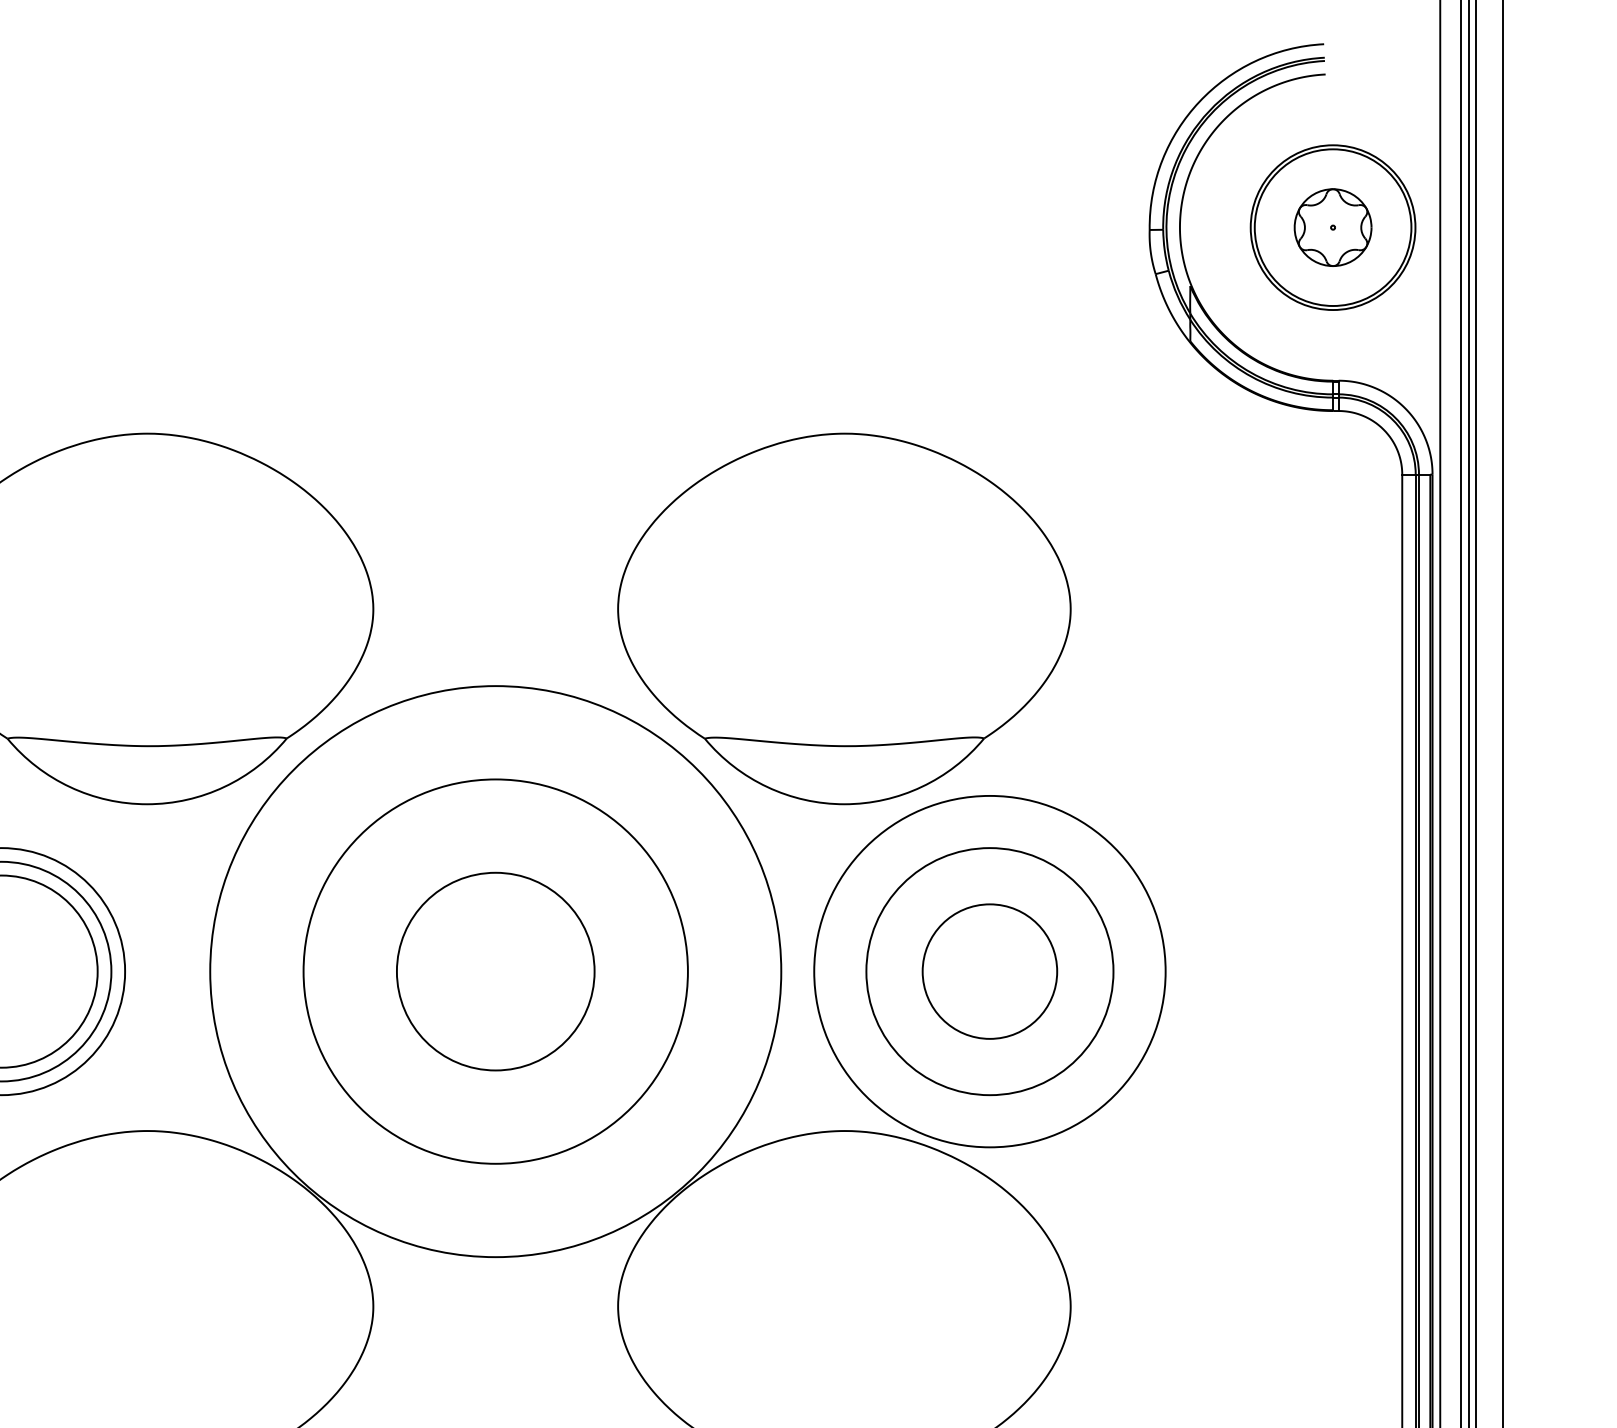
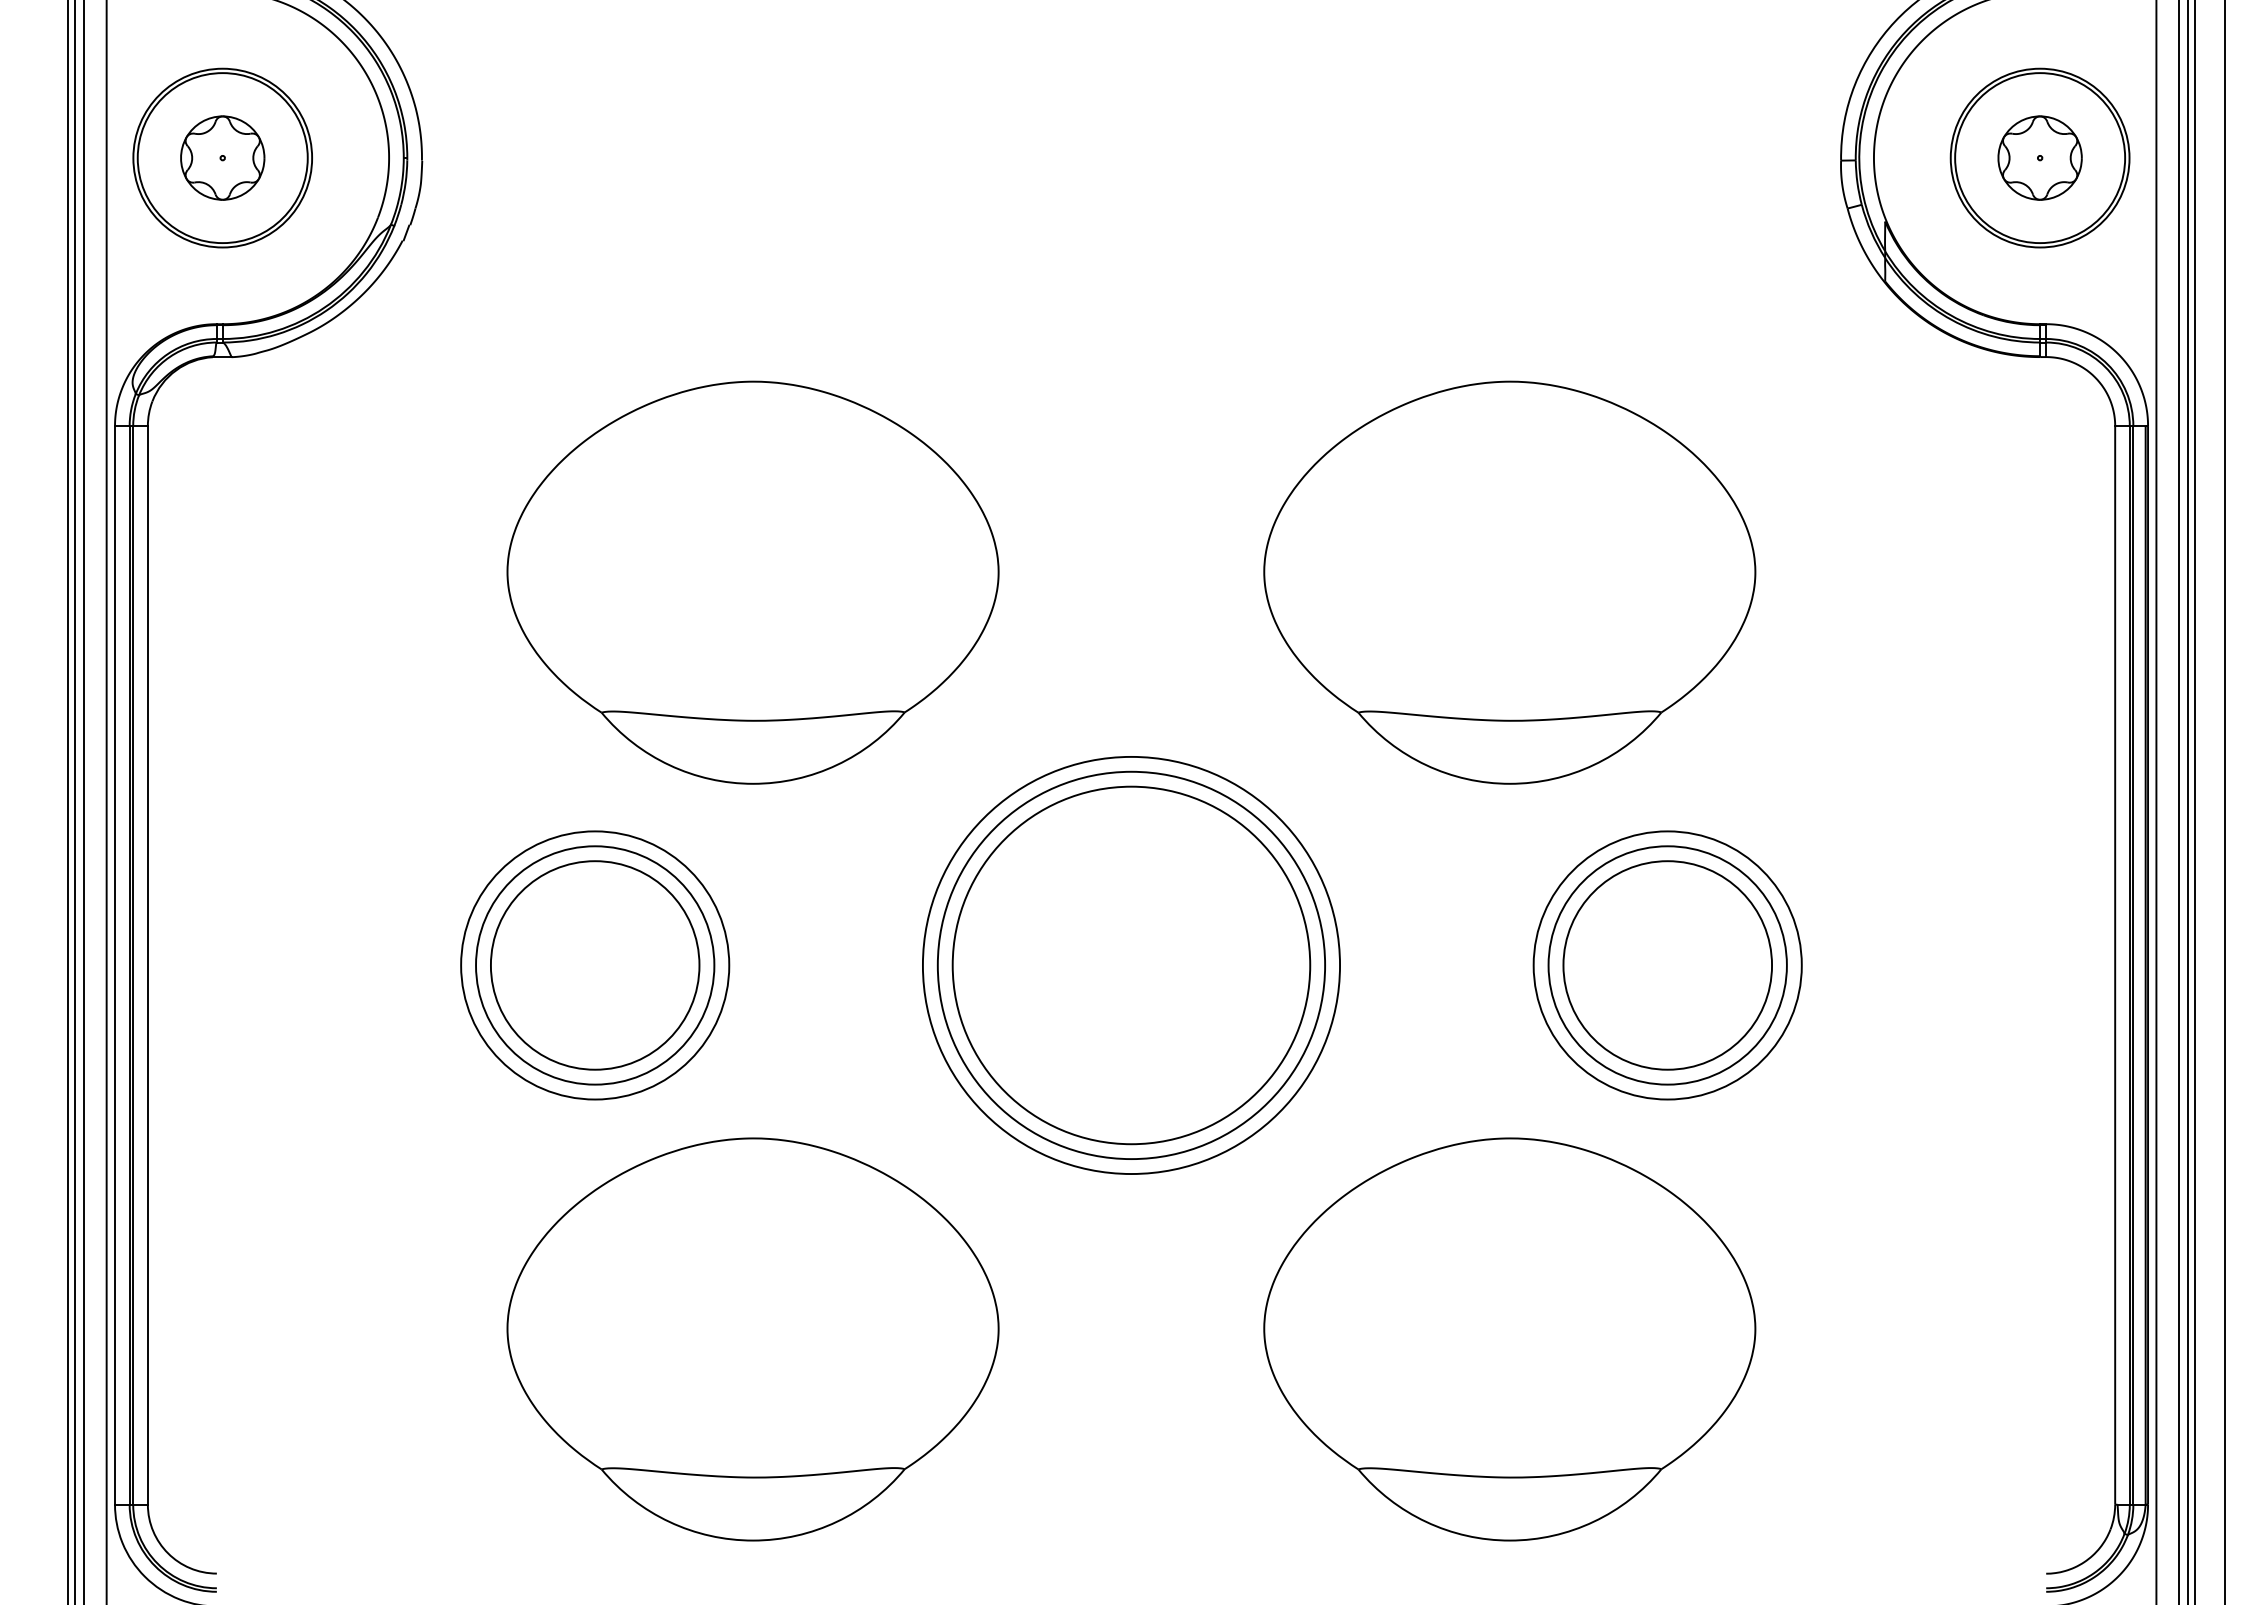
circle: (495, 971) -> (1131, 965), size x0.62
circle: (495, 971) -> (1131, 965), size x1.67
circle: (989, 971) -> (1667, 965), size x0.62
circle: (989, 971) -> (1667, 965), size x1.43

